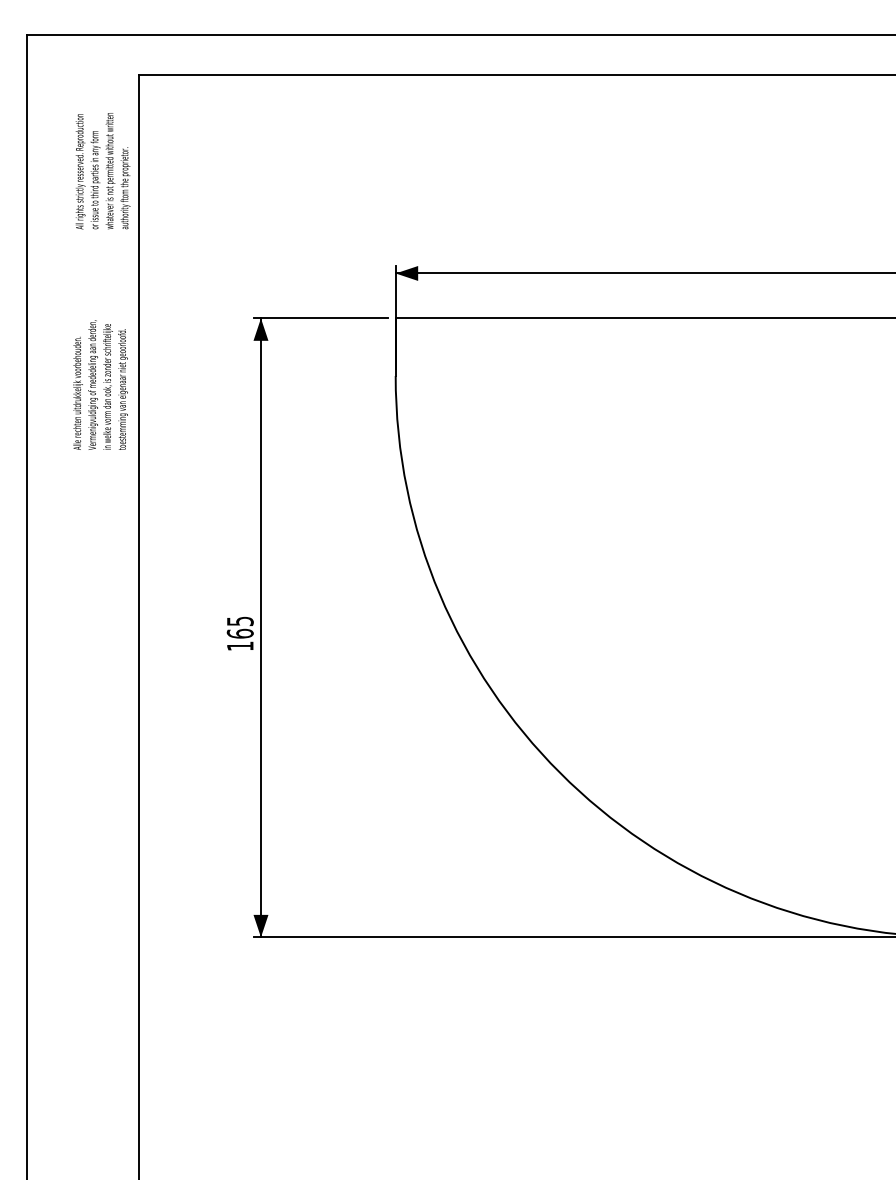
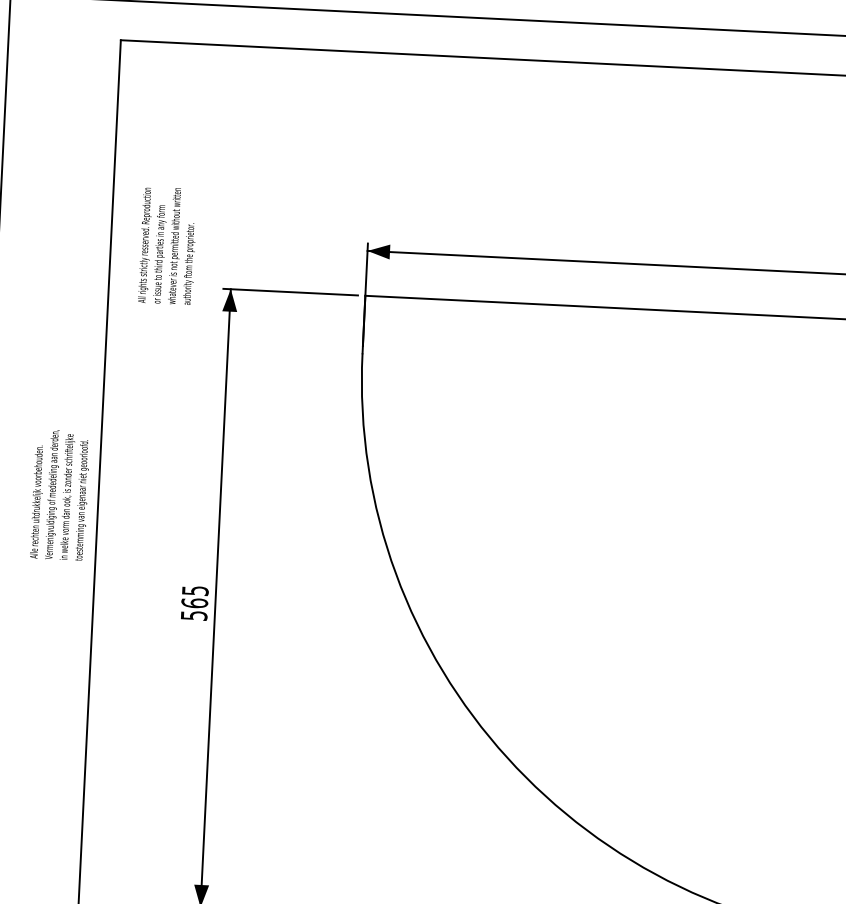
text: (102, 171) -> (167, 246), moved
text: (100, 384) -> (60, 494), moved
text: (240, 645) -> (194, 614), 165 -> 565

